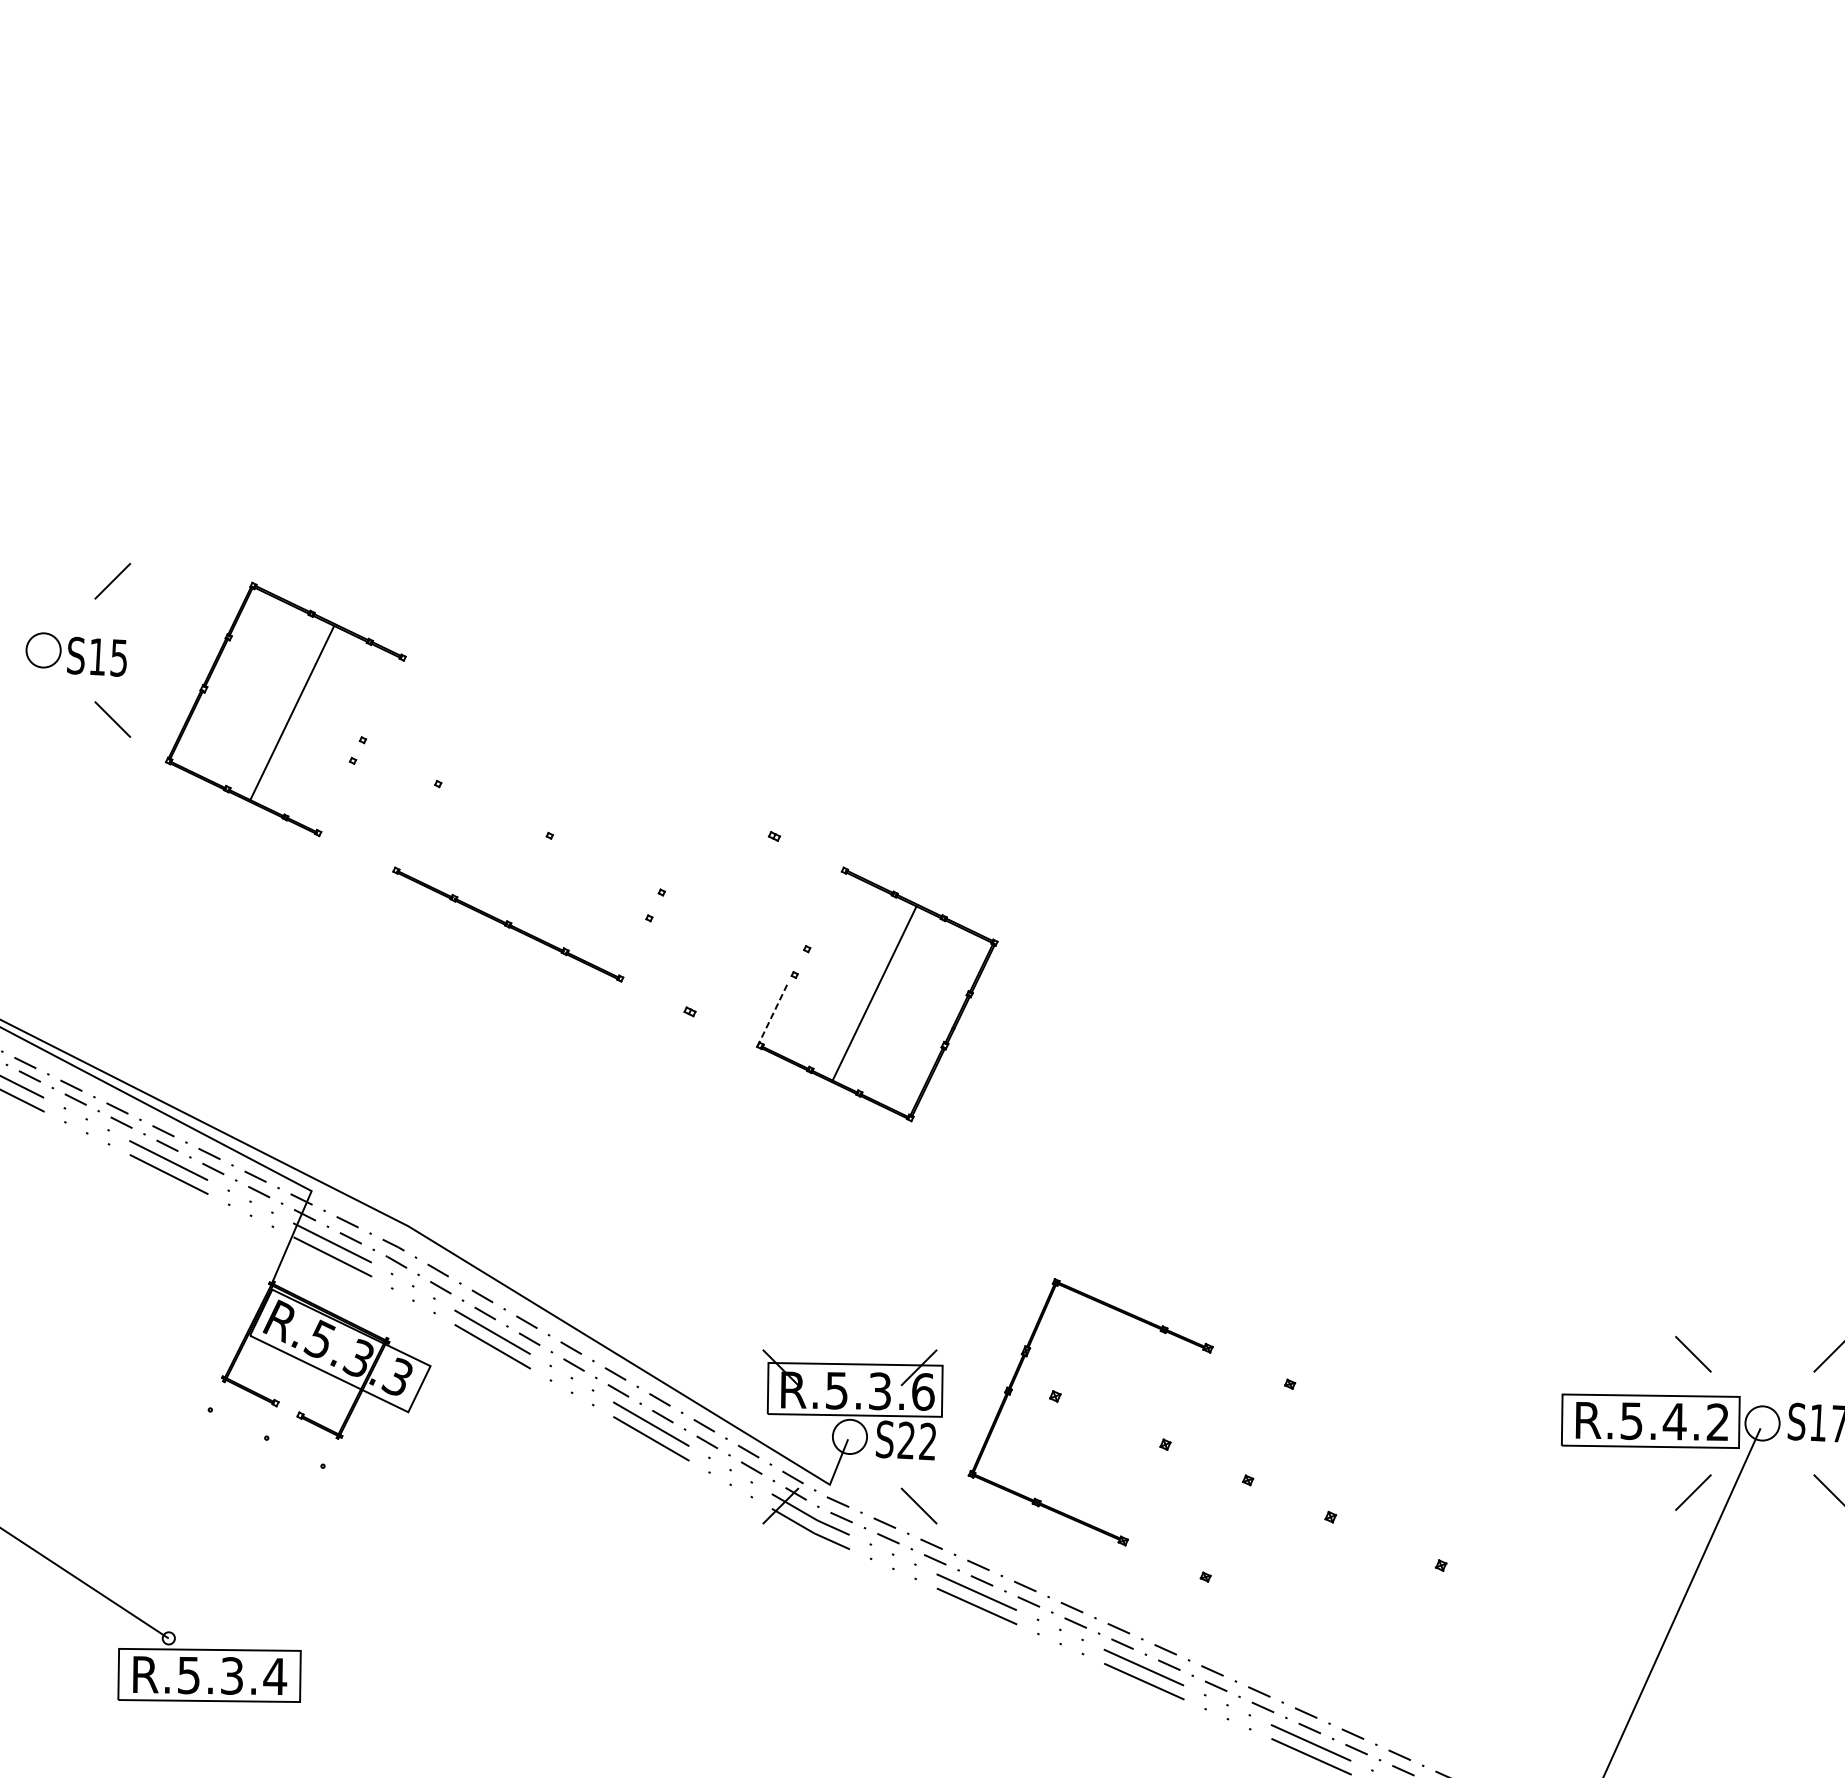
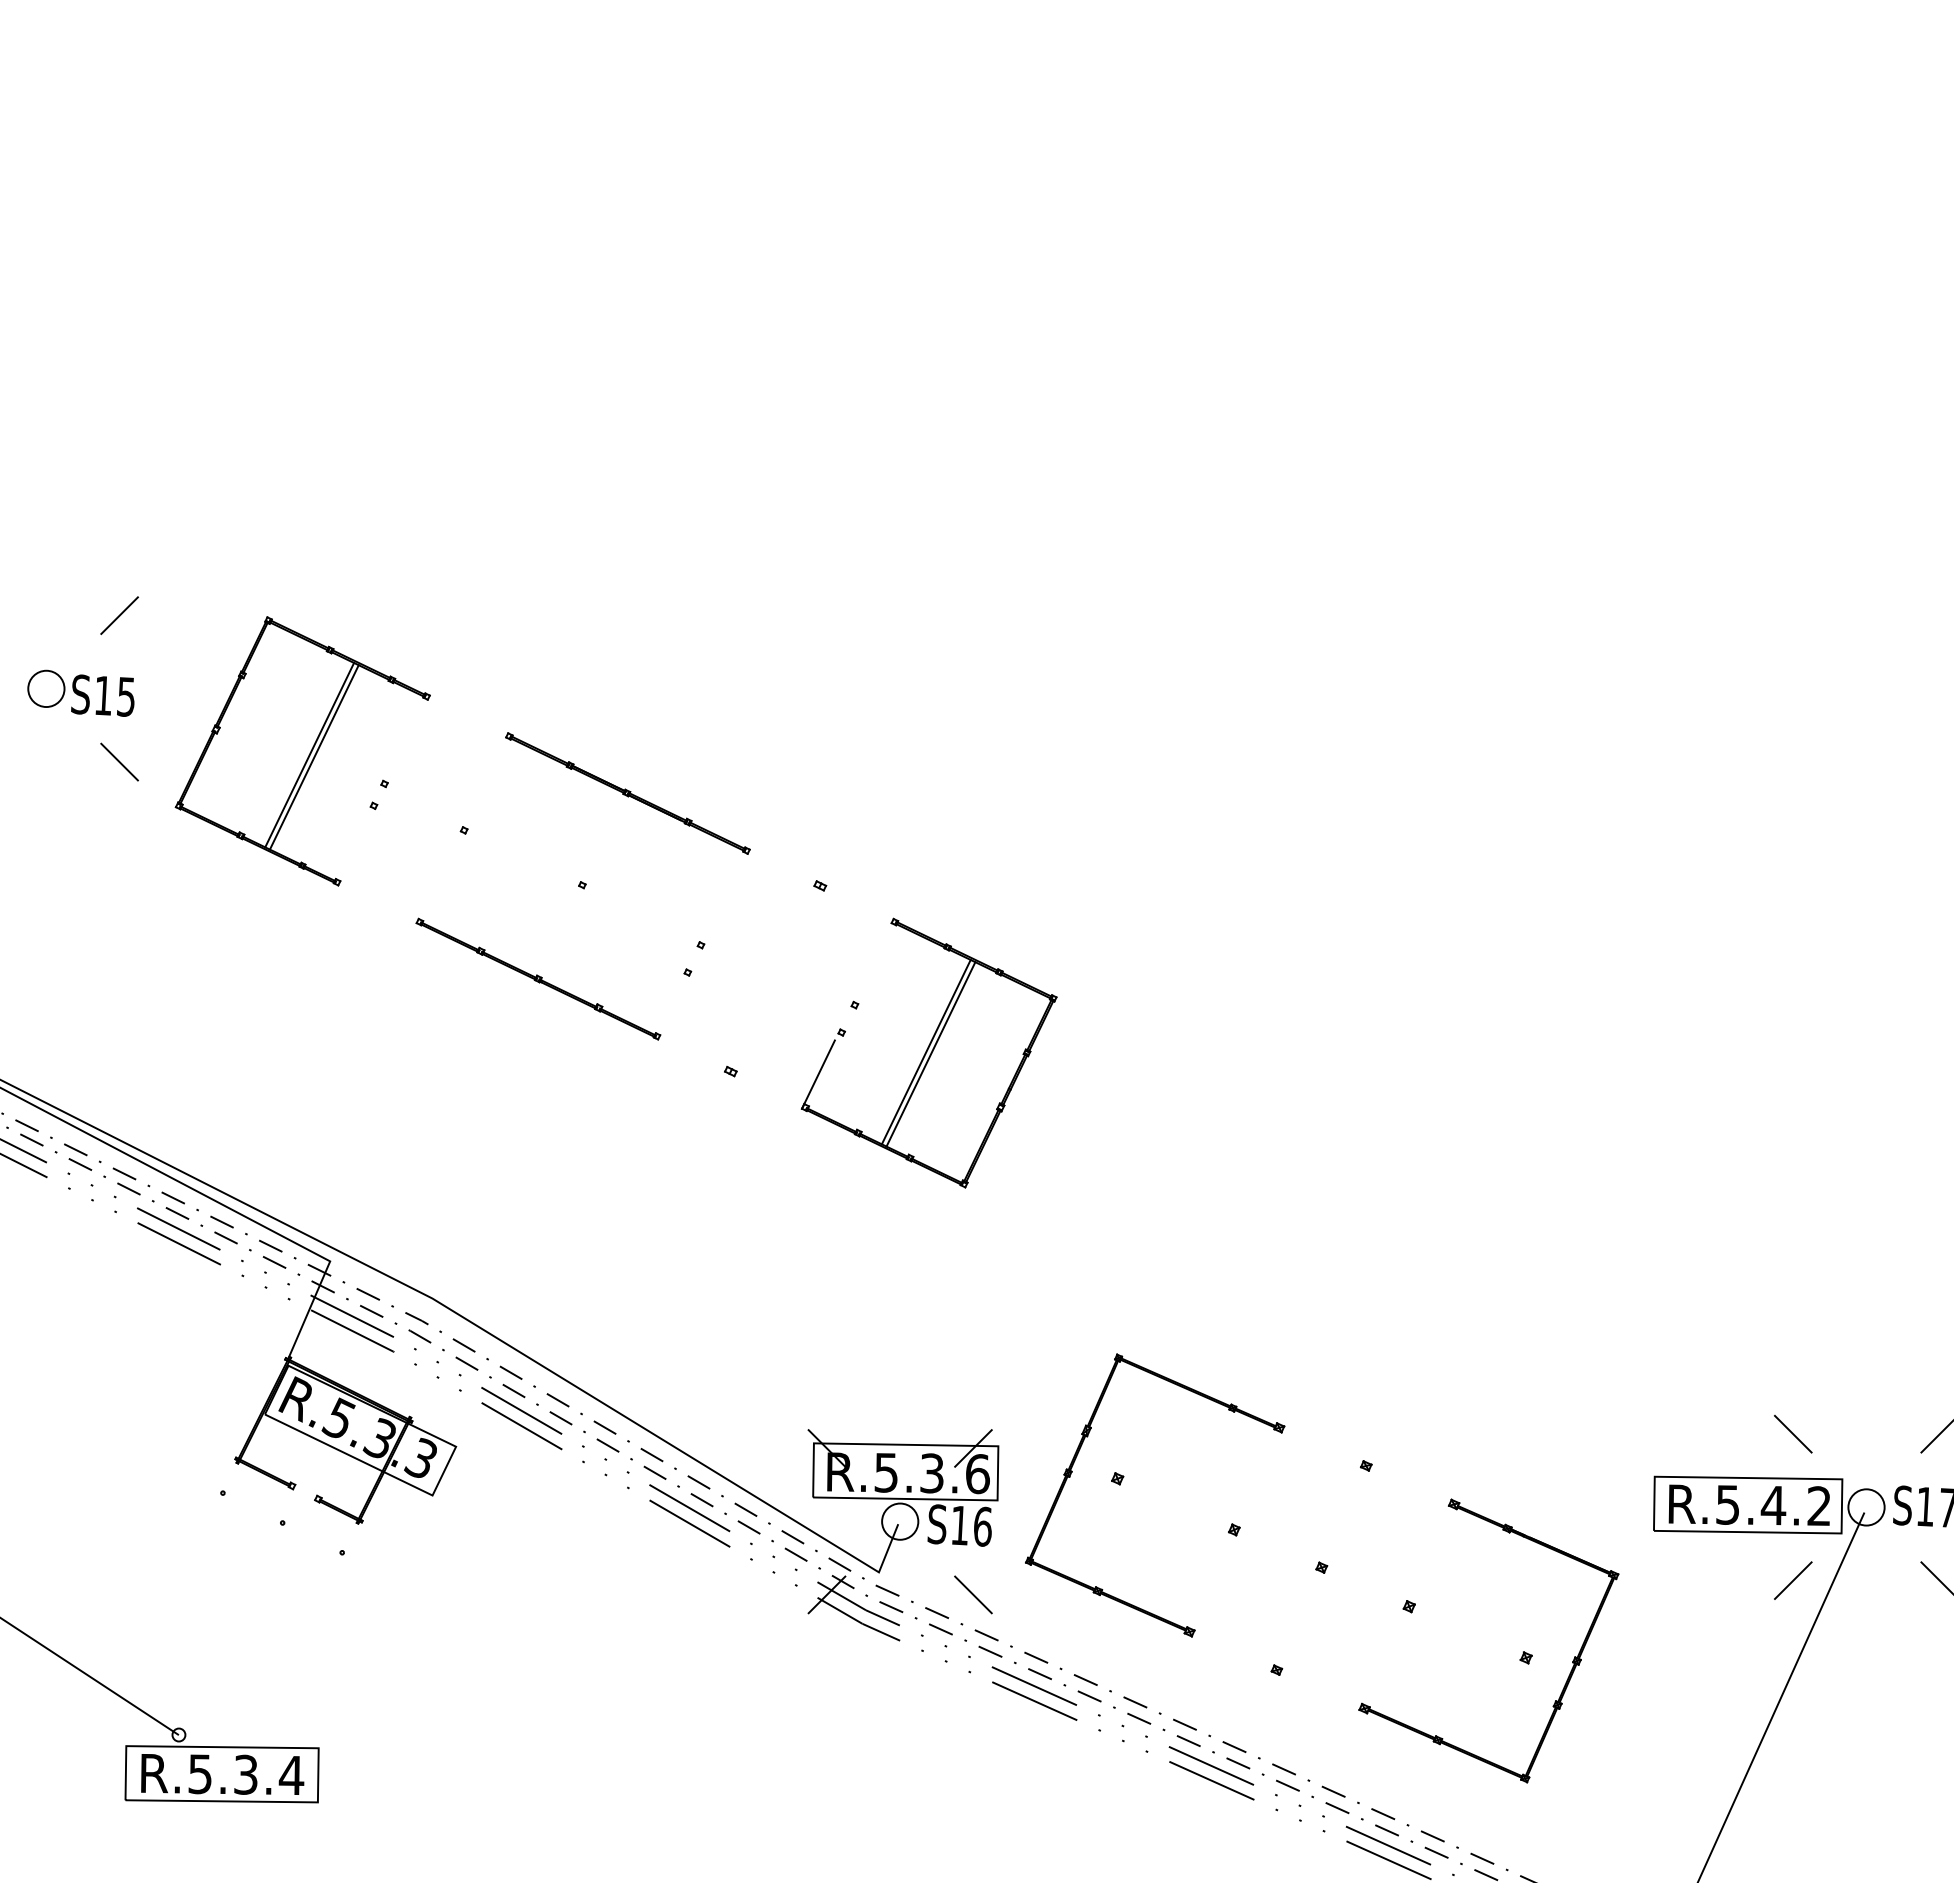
line: (295, 715) -> (313, 757), added
part: (592, 749) -> (627, 793), added
line: (878, 995) -> (930, 1054), added
line: (772, 1014) -> (818, 1074), dashed -> solid
text: (916, 1440) -> (970, 1525), S22 -> S16
part: (1484, 1568) -> (1572, 1661), added

